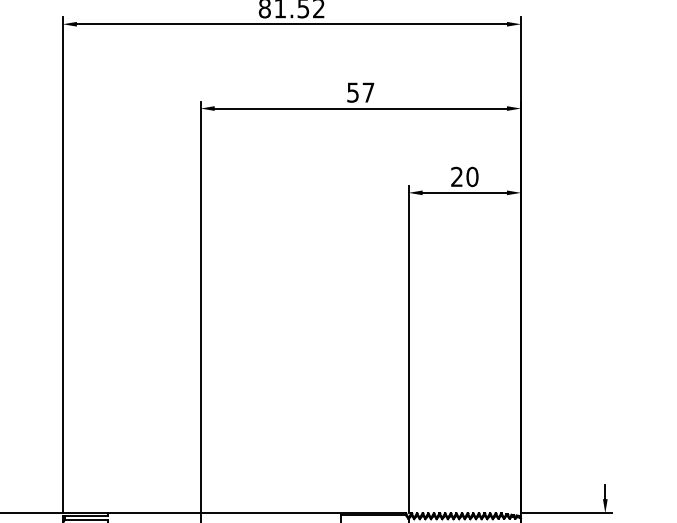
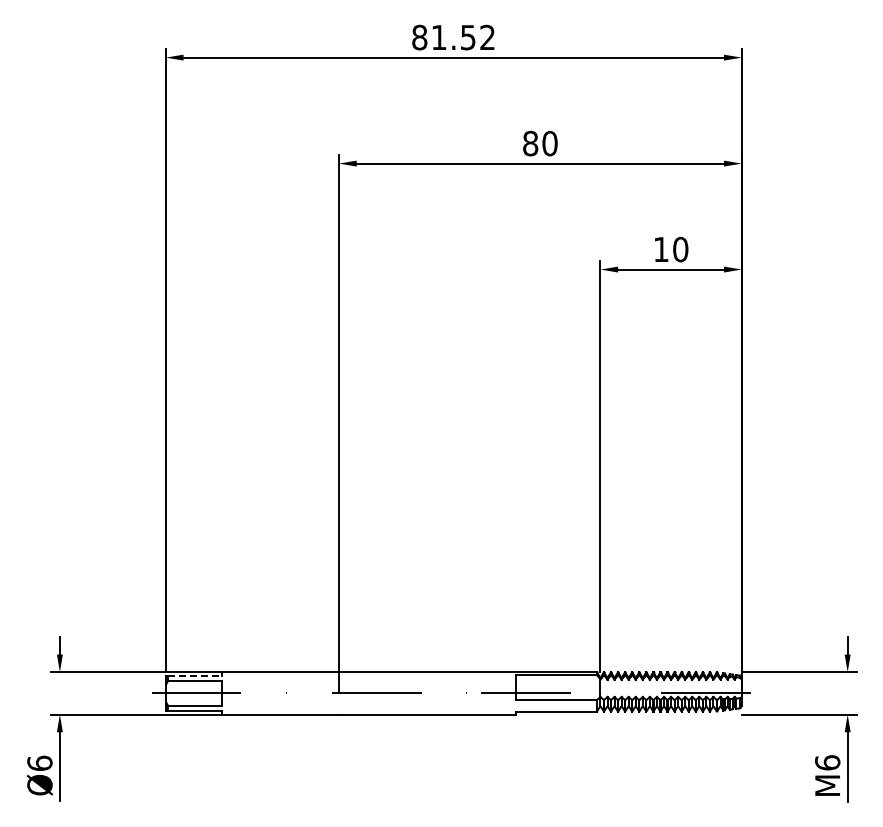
text: (360, 92) -> (540, 143), 57 -> 80
text: (457, 176) -> (661, 248), 20 -> 10
line: (86, 516) -> (195, 676), solid -> dashed

